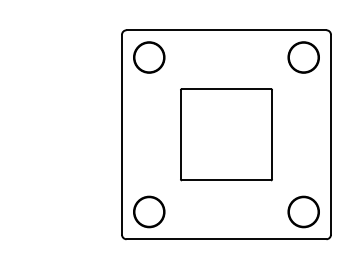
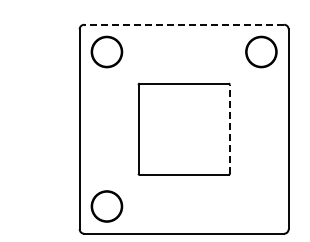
line: (226, 30) -> (184, 25), solid -> dashed
line: (272, 134) -> (230, 129), solid -> dashed
part: (303, 211) -> (261, 206), removed

